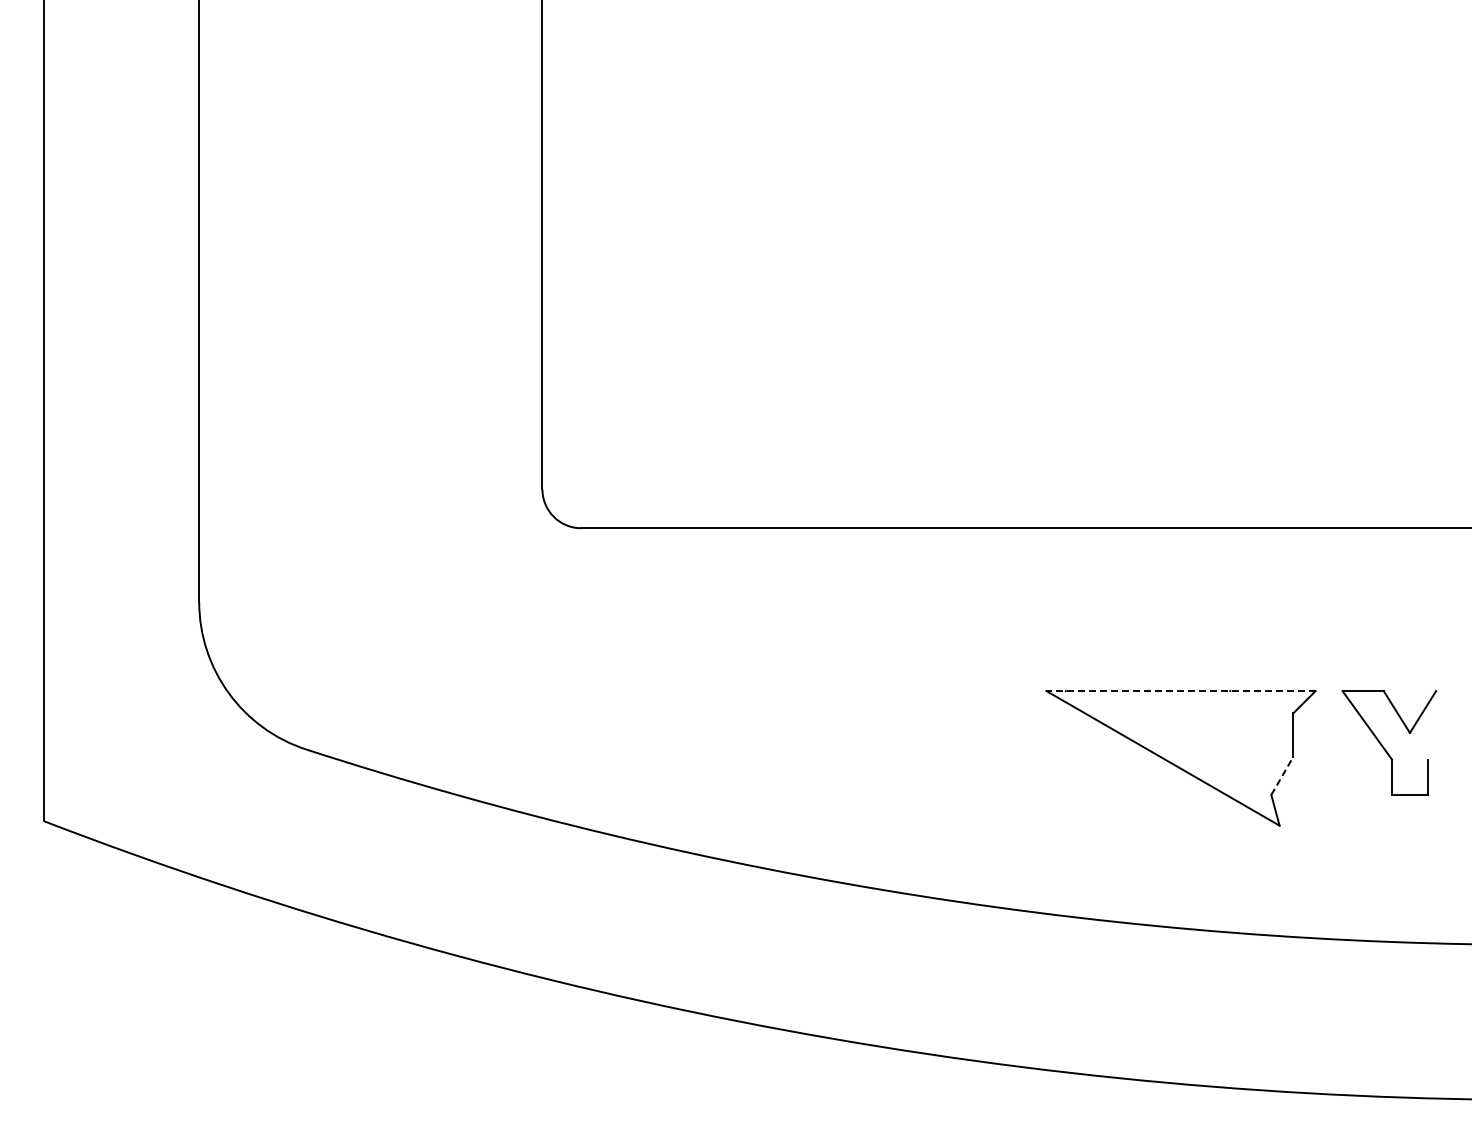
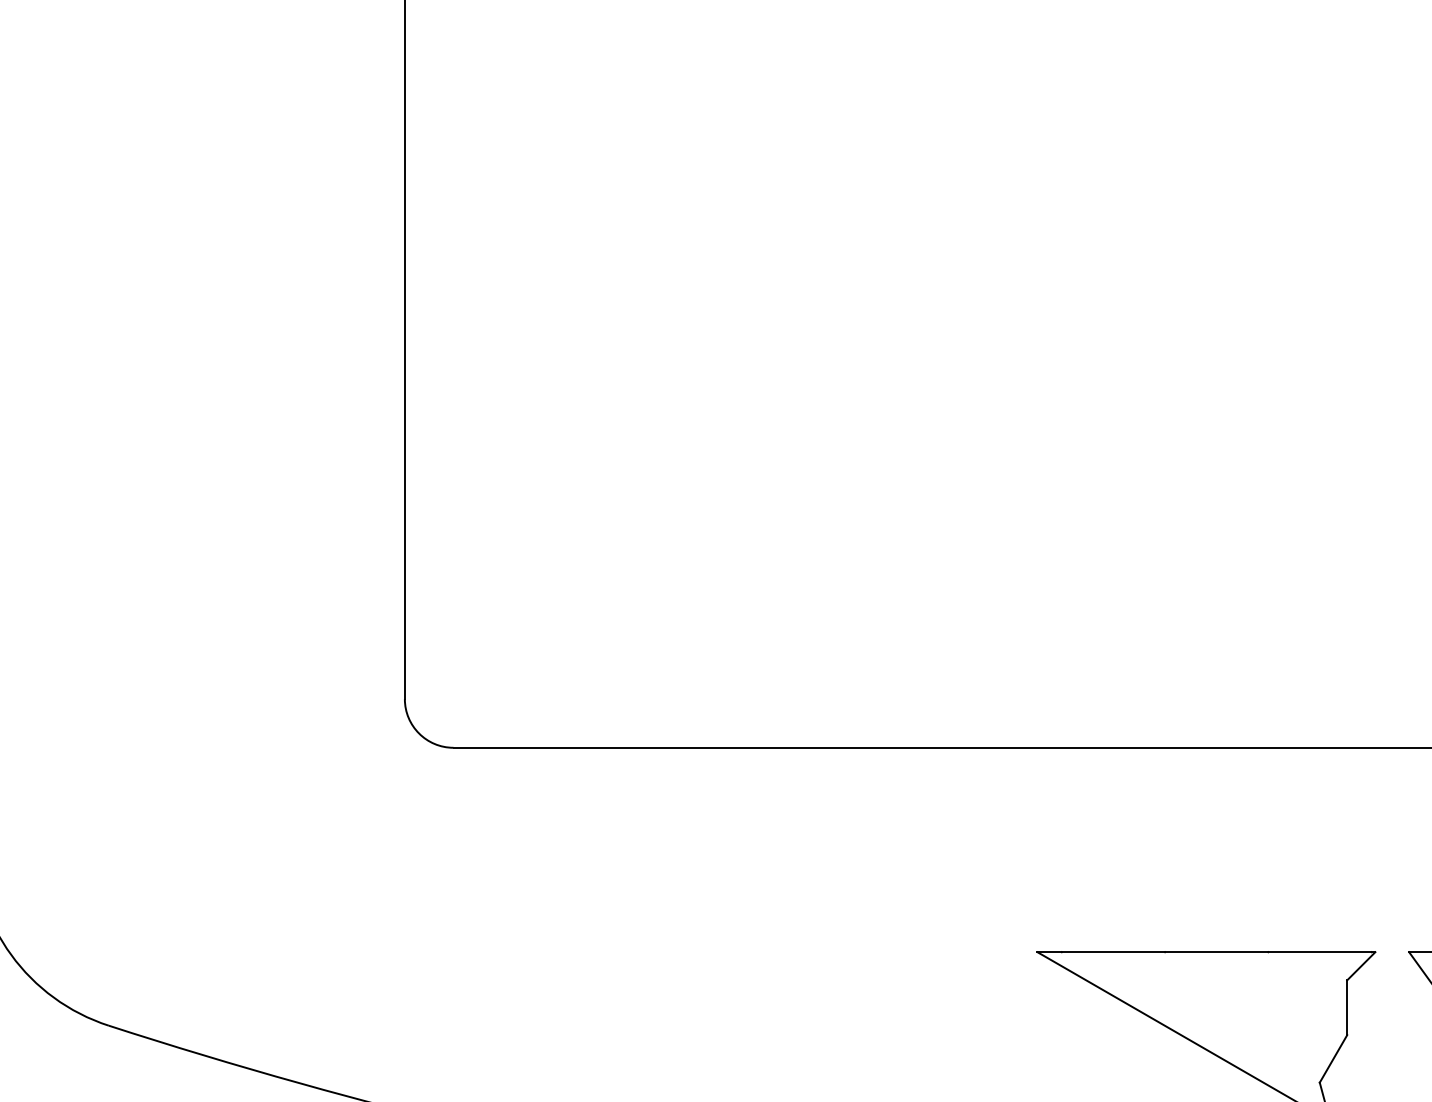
line: (1181, 691) -> (1207, 952), dashed -> solid
line: (1282, 776) -> (1333, 1059), dashed -> solid

